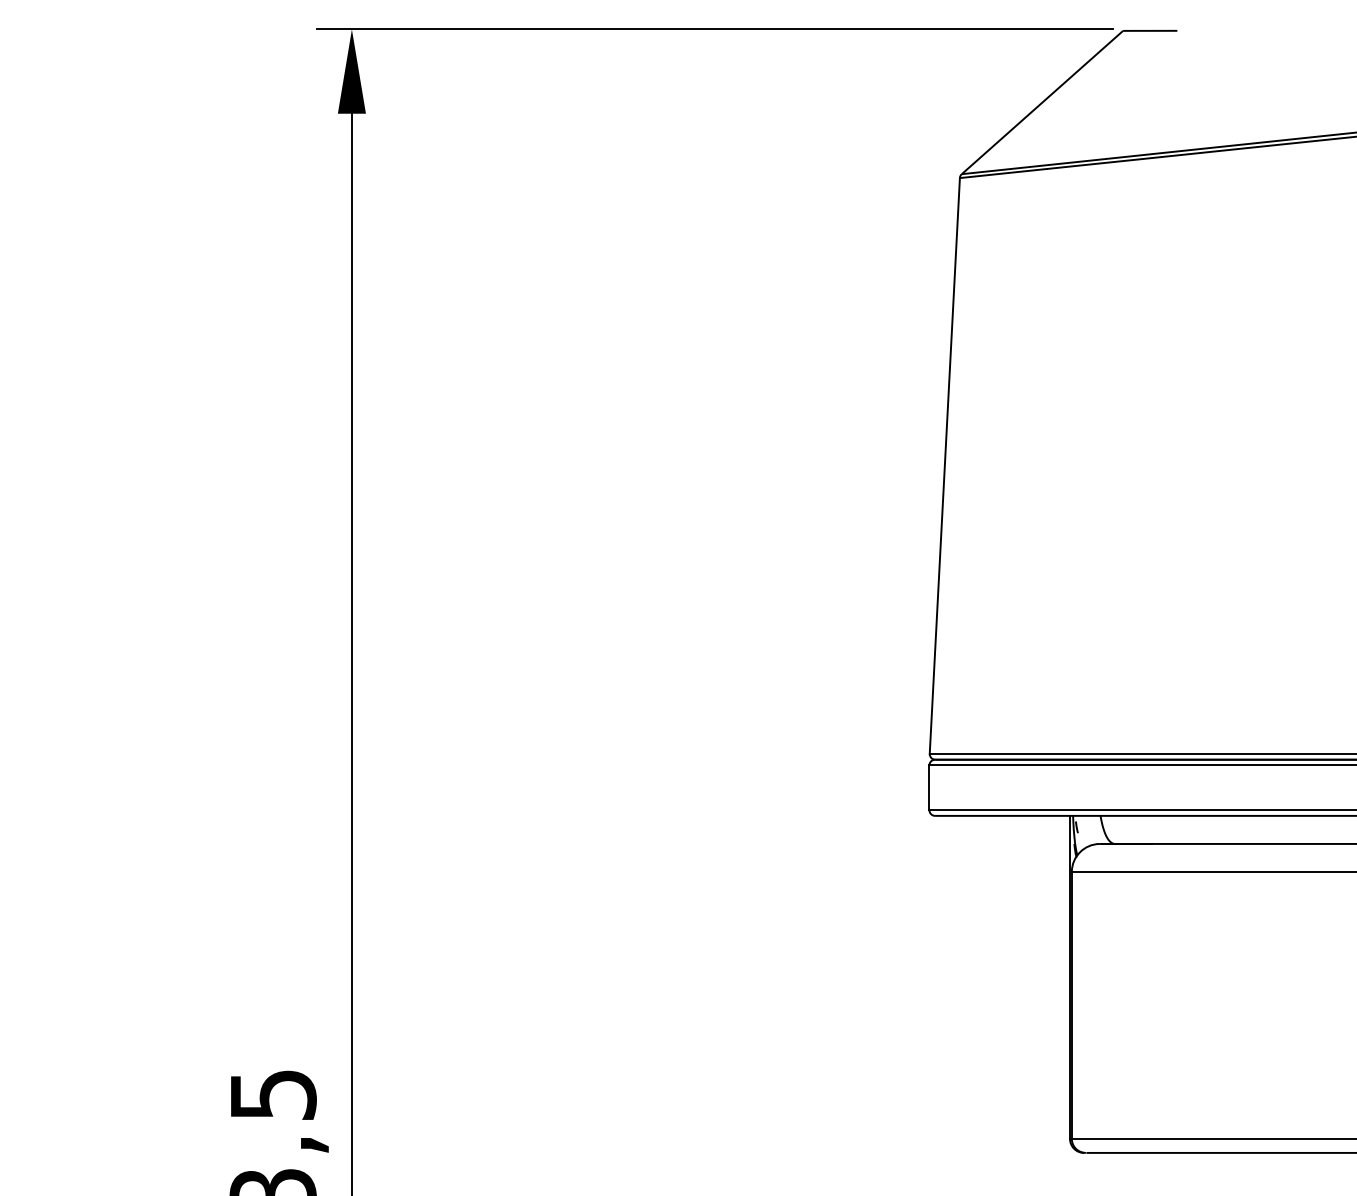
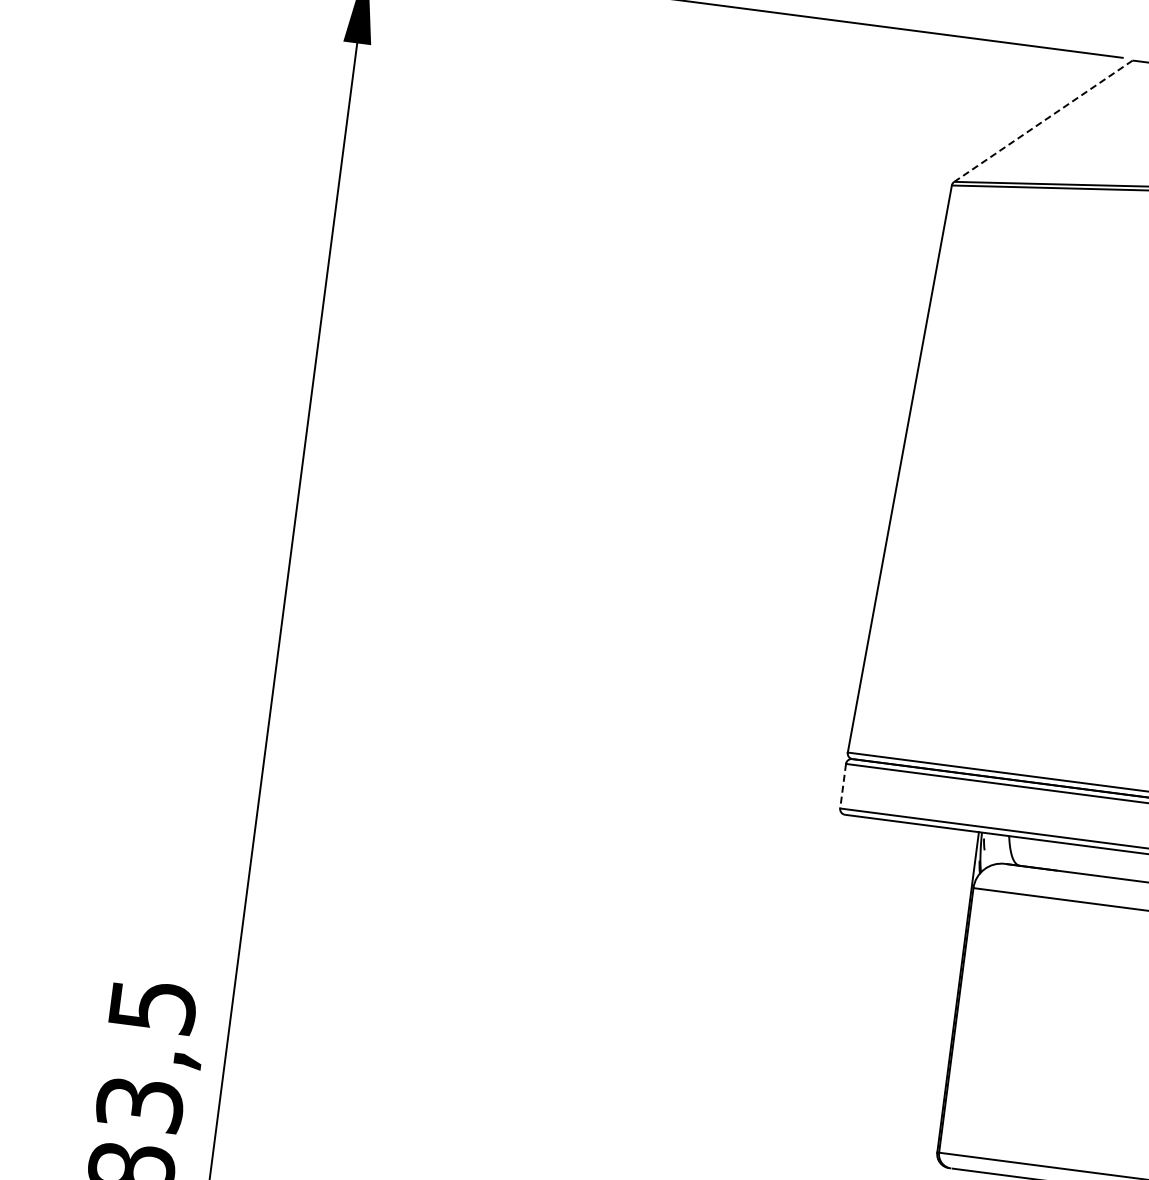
line: (1042, 102) -> (1043, 121), solid -> dashed
line: (929, 788) -> (843, 786), solid -> dashed

